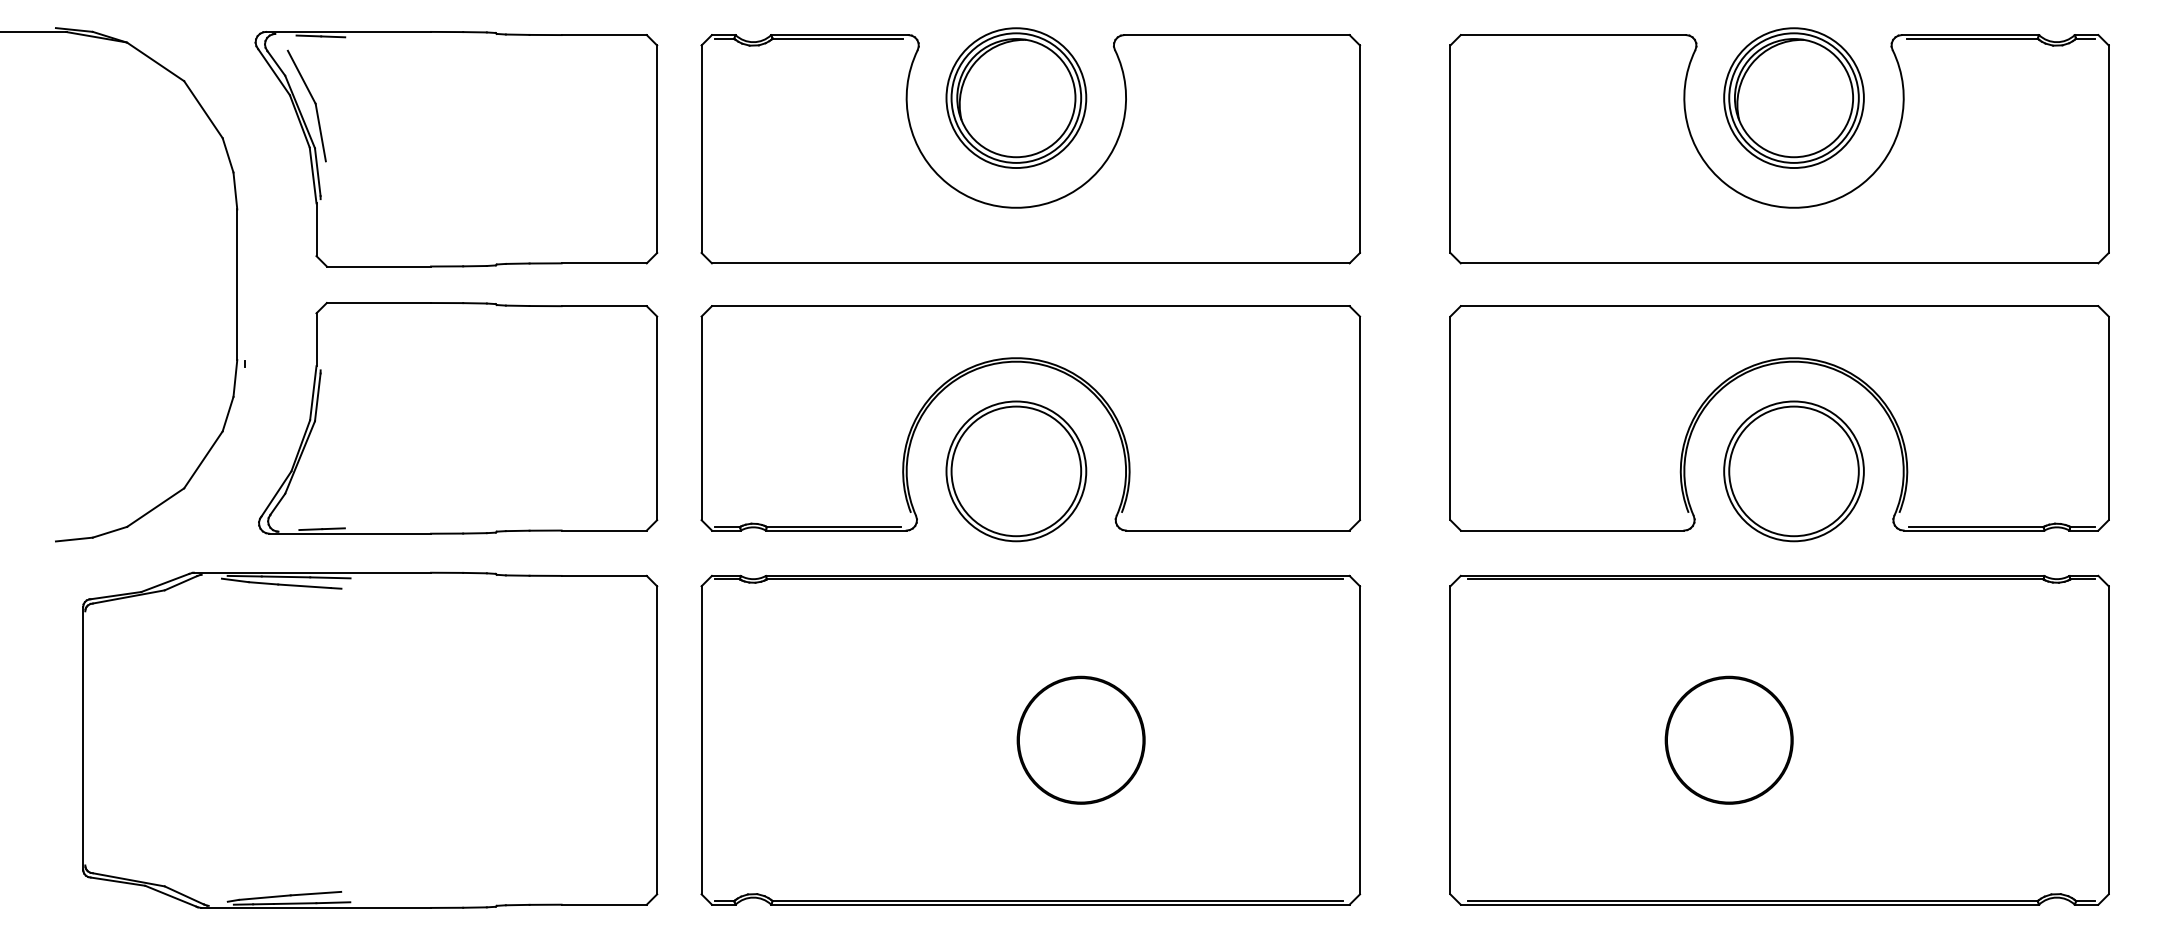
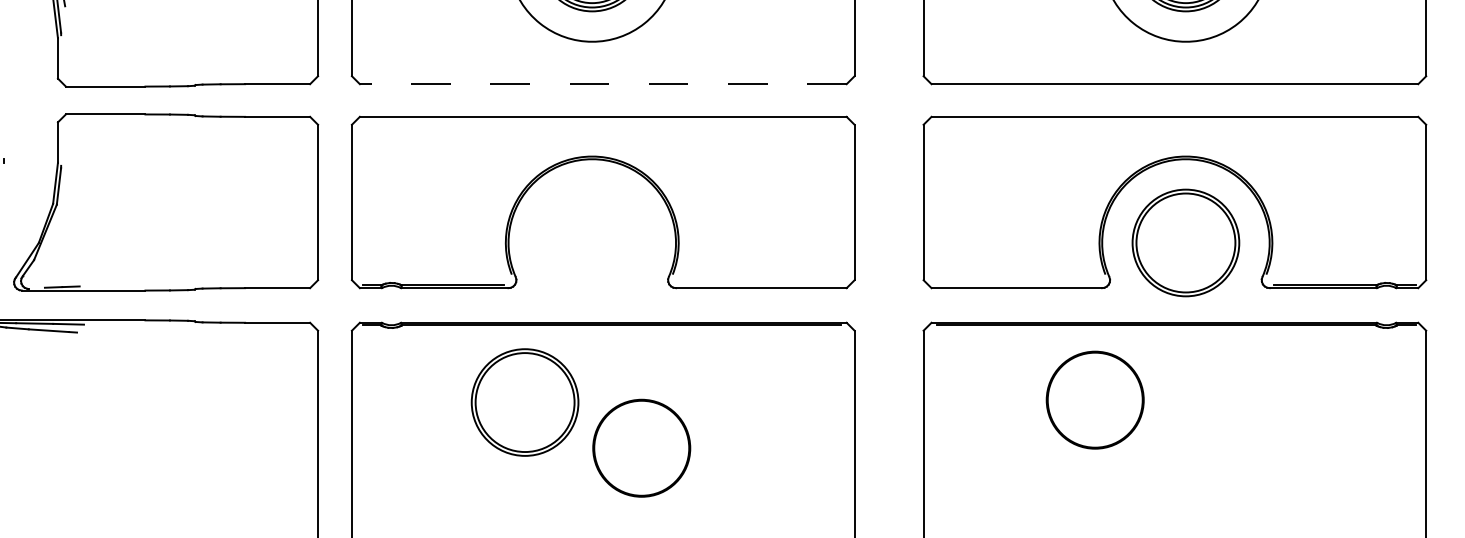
line: (1030, 263) -> (603, 84), solid -> dashed
part: (1016, 471) -> (525, 402), moved
part: (1728, 739) -> (1094, 399), moved

